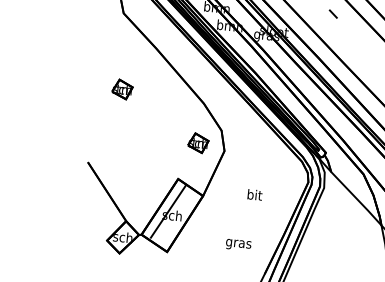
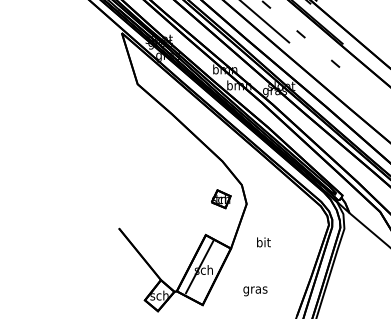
part: (122, 89) -> (144, 156), removed
text: (254, 195) -> (263, 242), moved
text: (238, 245) -> (255, 291), moved

